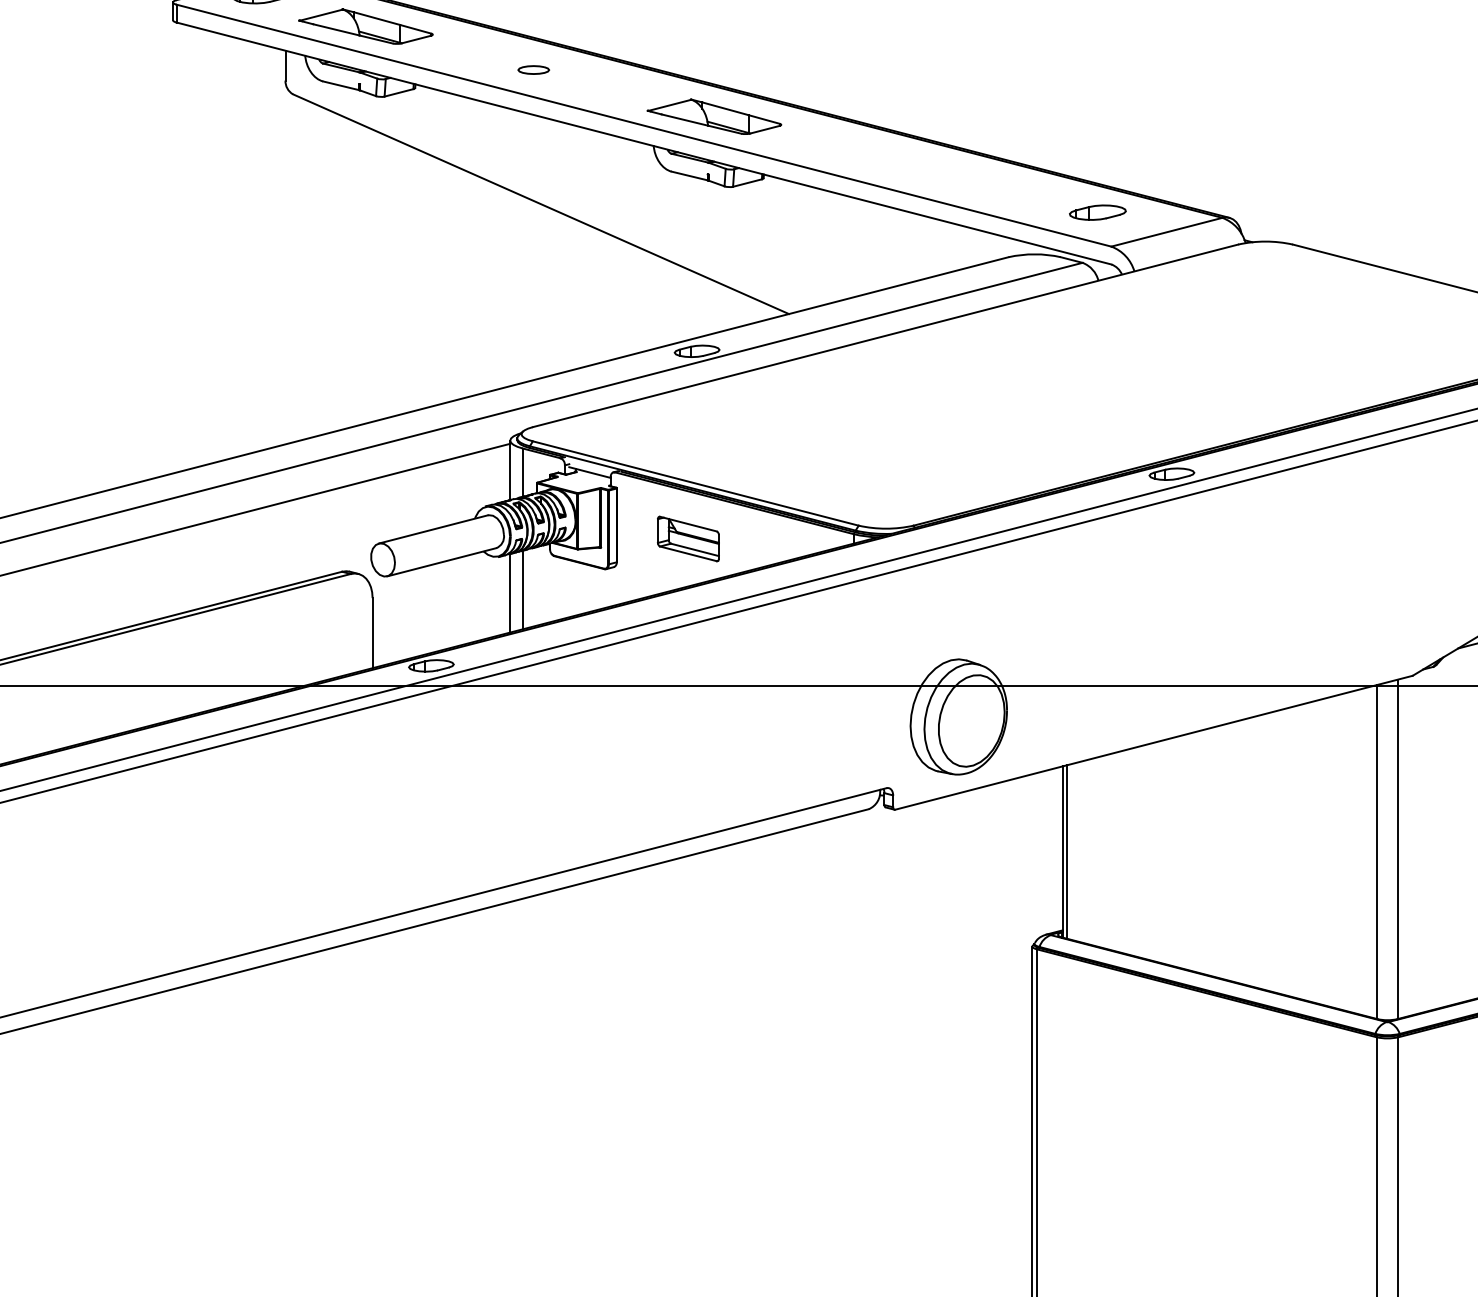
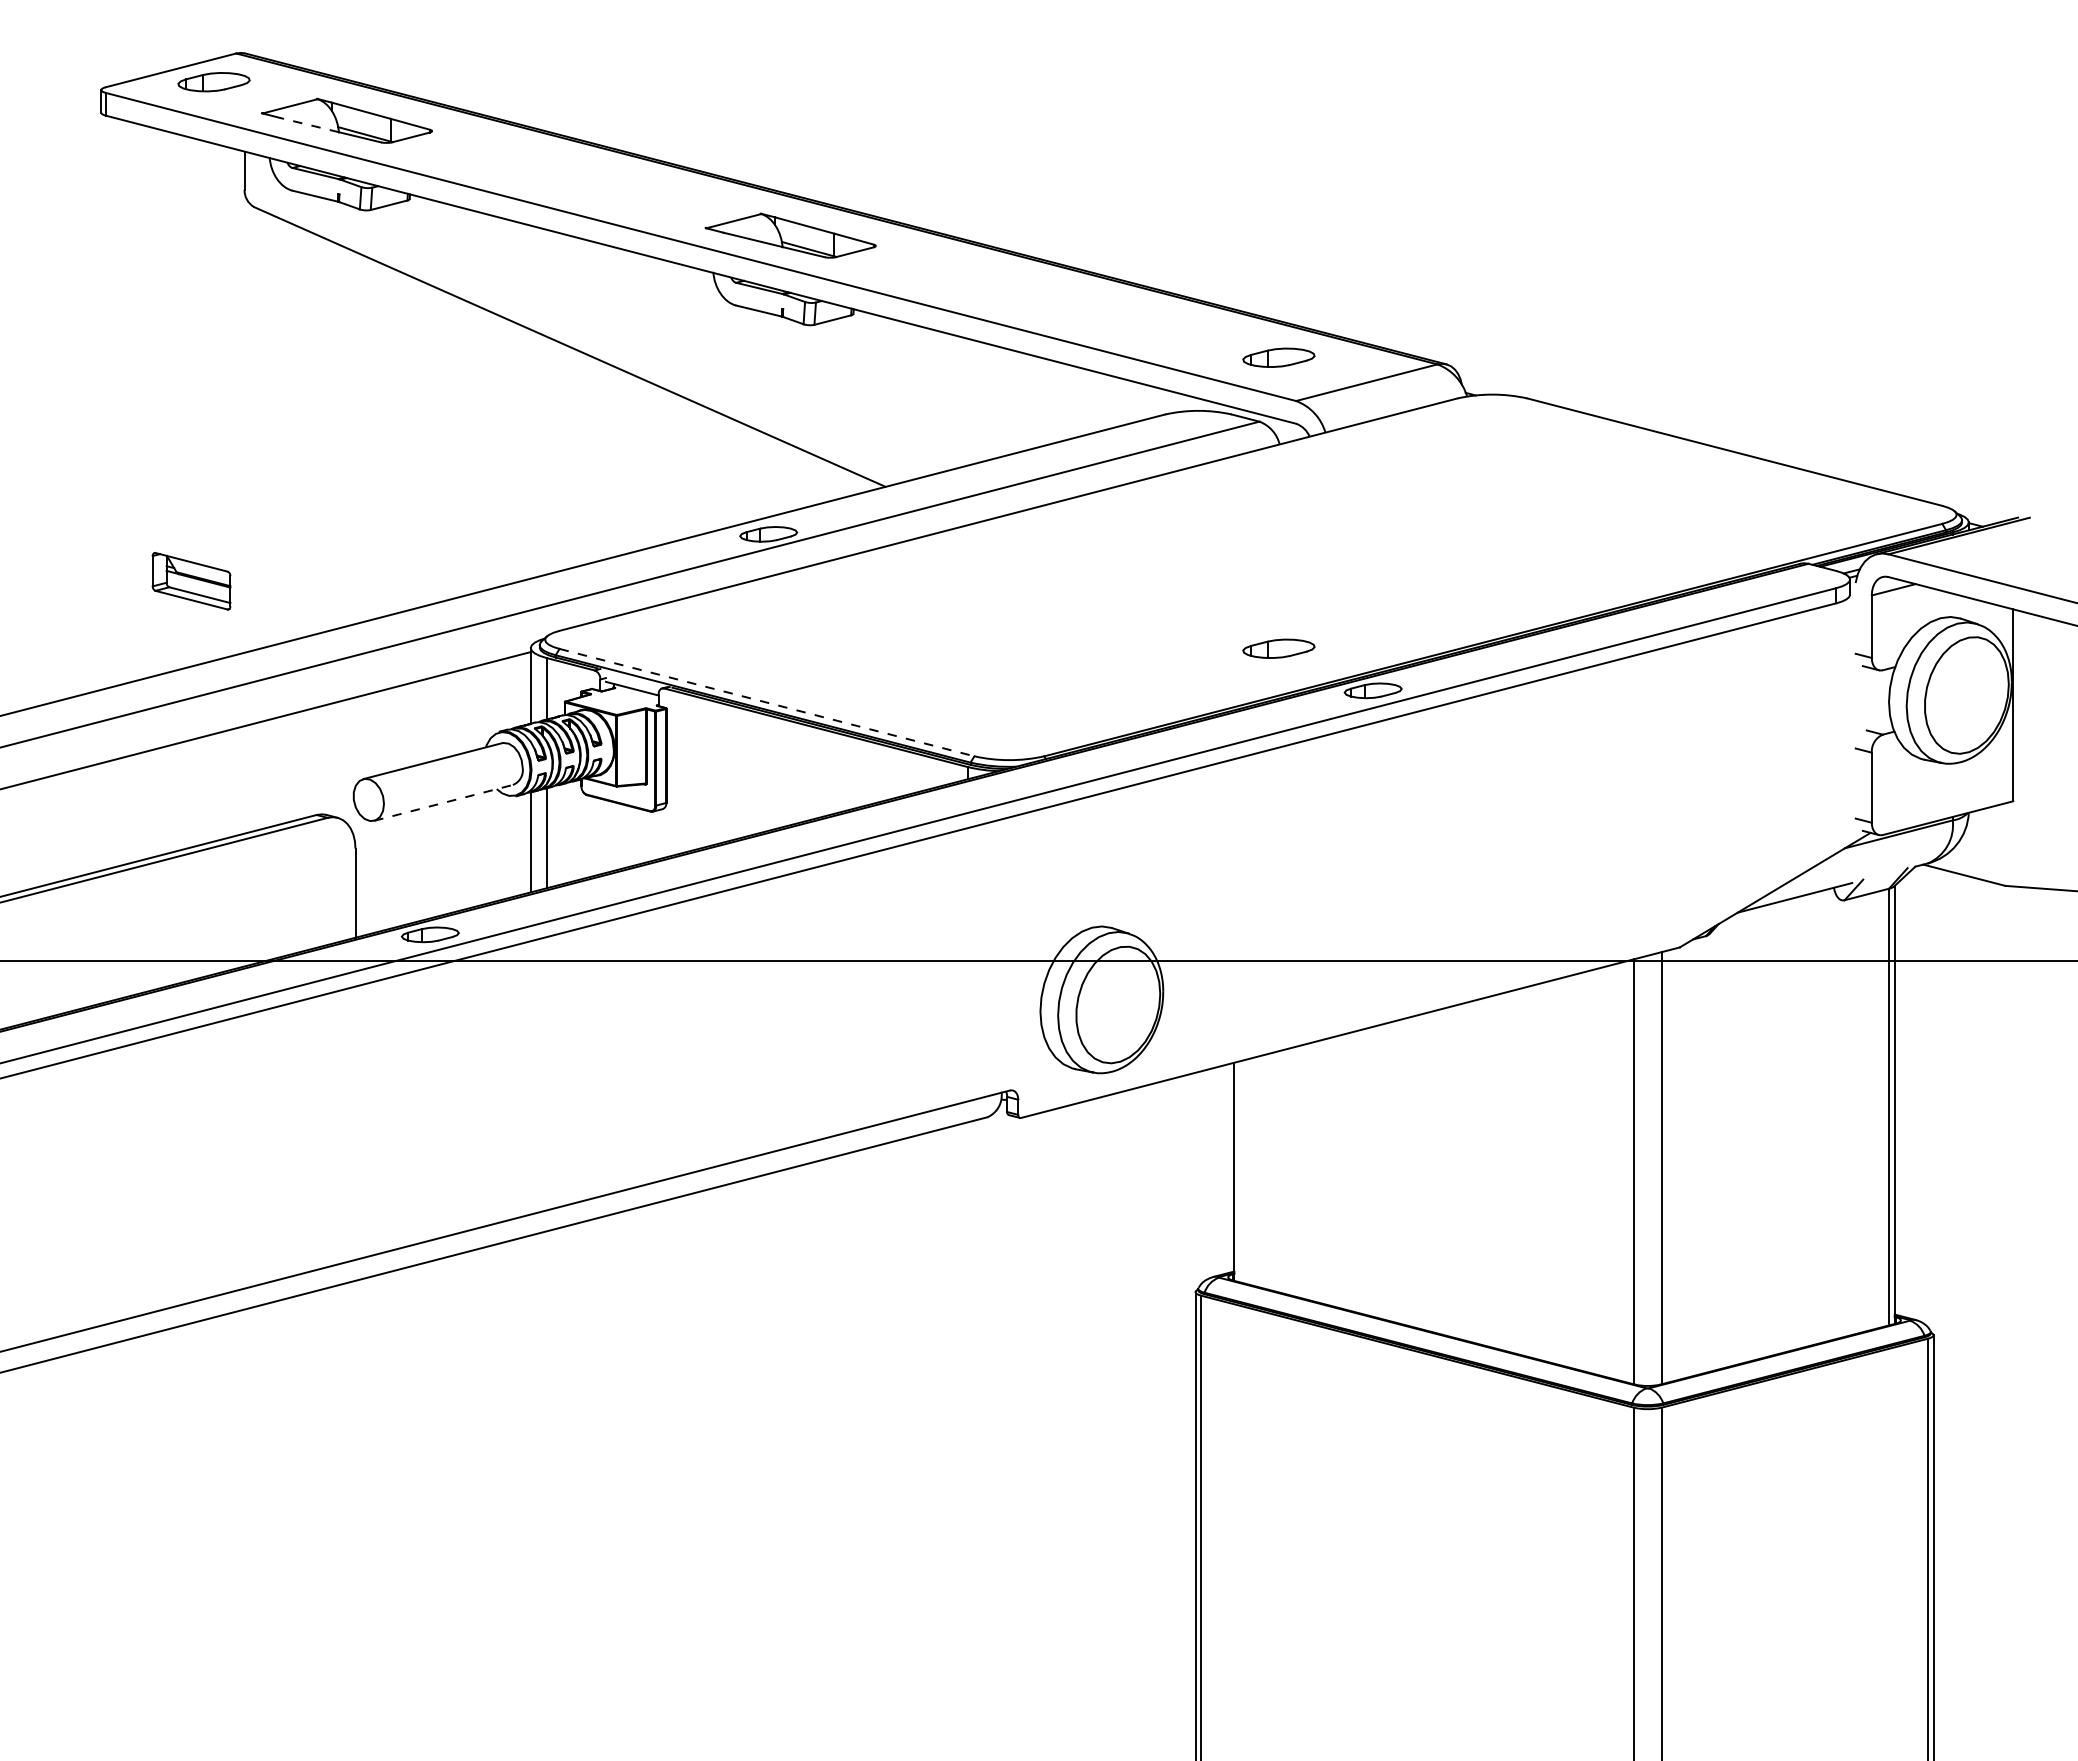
line: (335, 29) -> (308, 124), solid -> dashed
part: (533, 70) -> (560, 176), removed
part: (1097, 440) -> (1278, 648), added
line: (696, 483) -> (767, 702), solid -> dashed
part: (688, 539) -> (191, 581), moved
line: (441, 561) -> (443, 802), solid -> dashed
line: (1067, 851) -> (1240, 1171), removed

